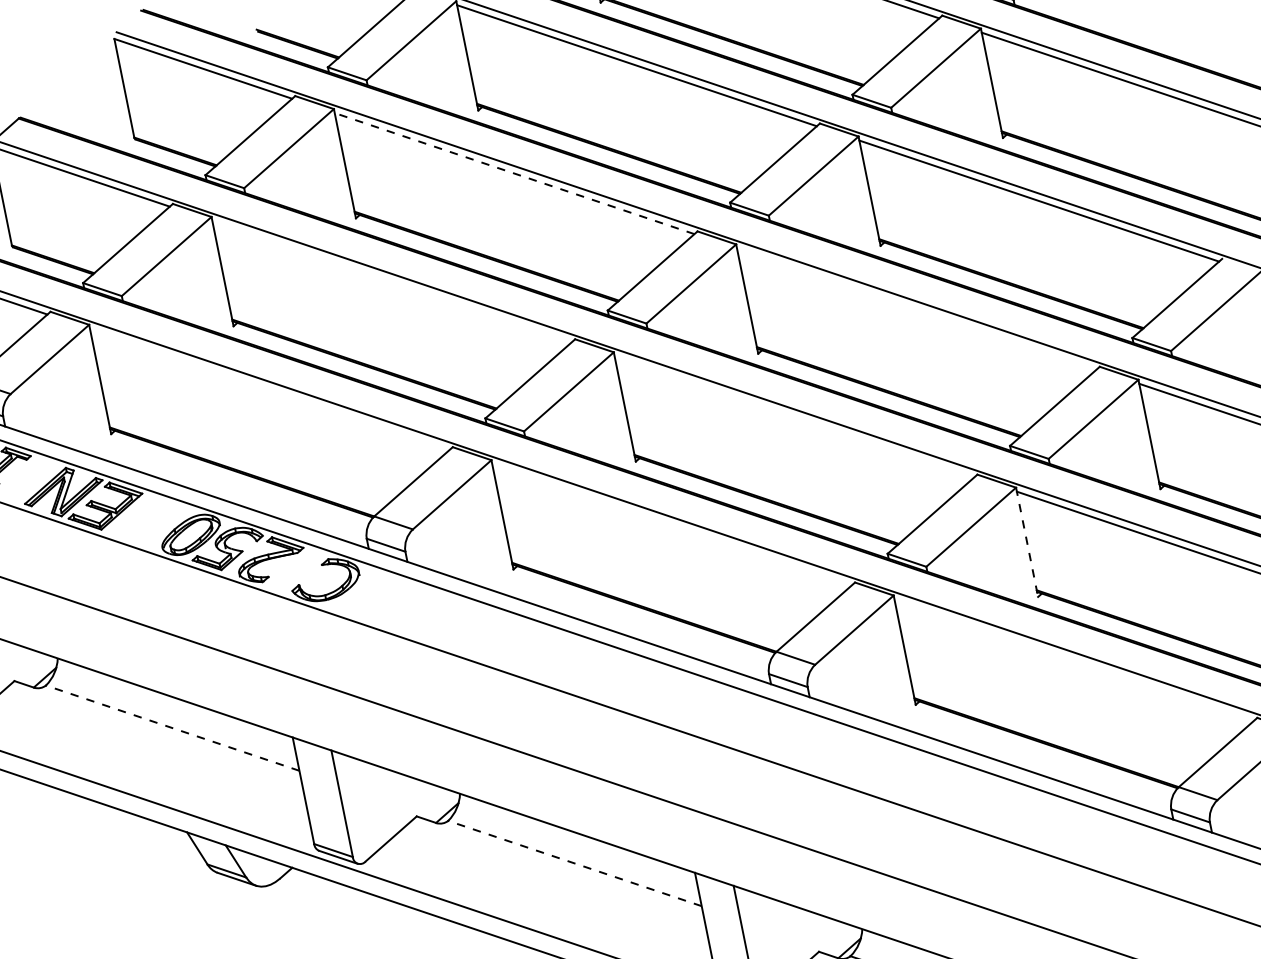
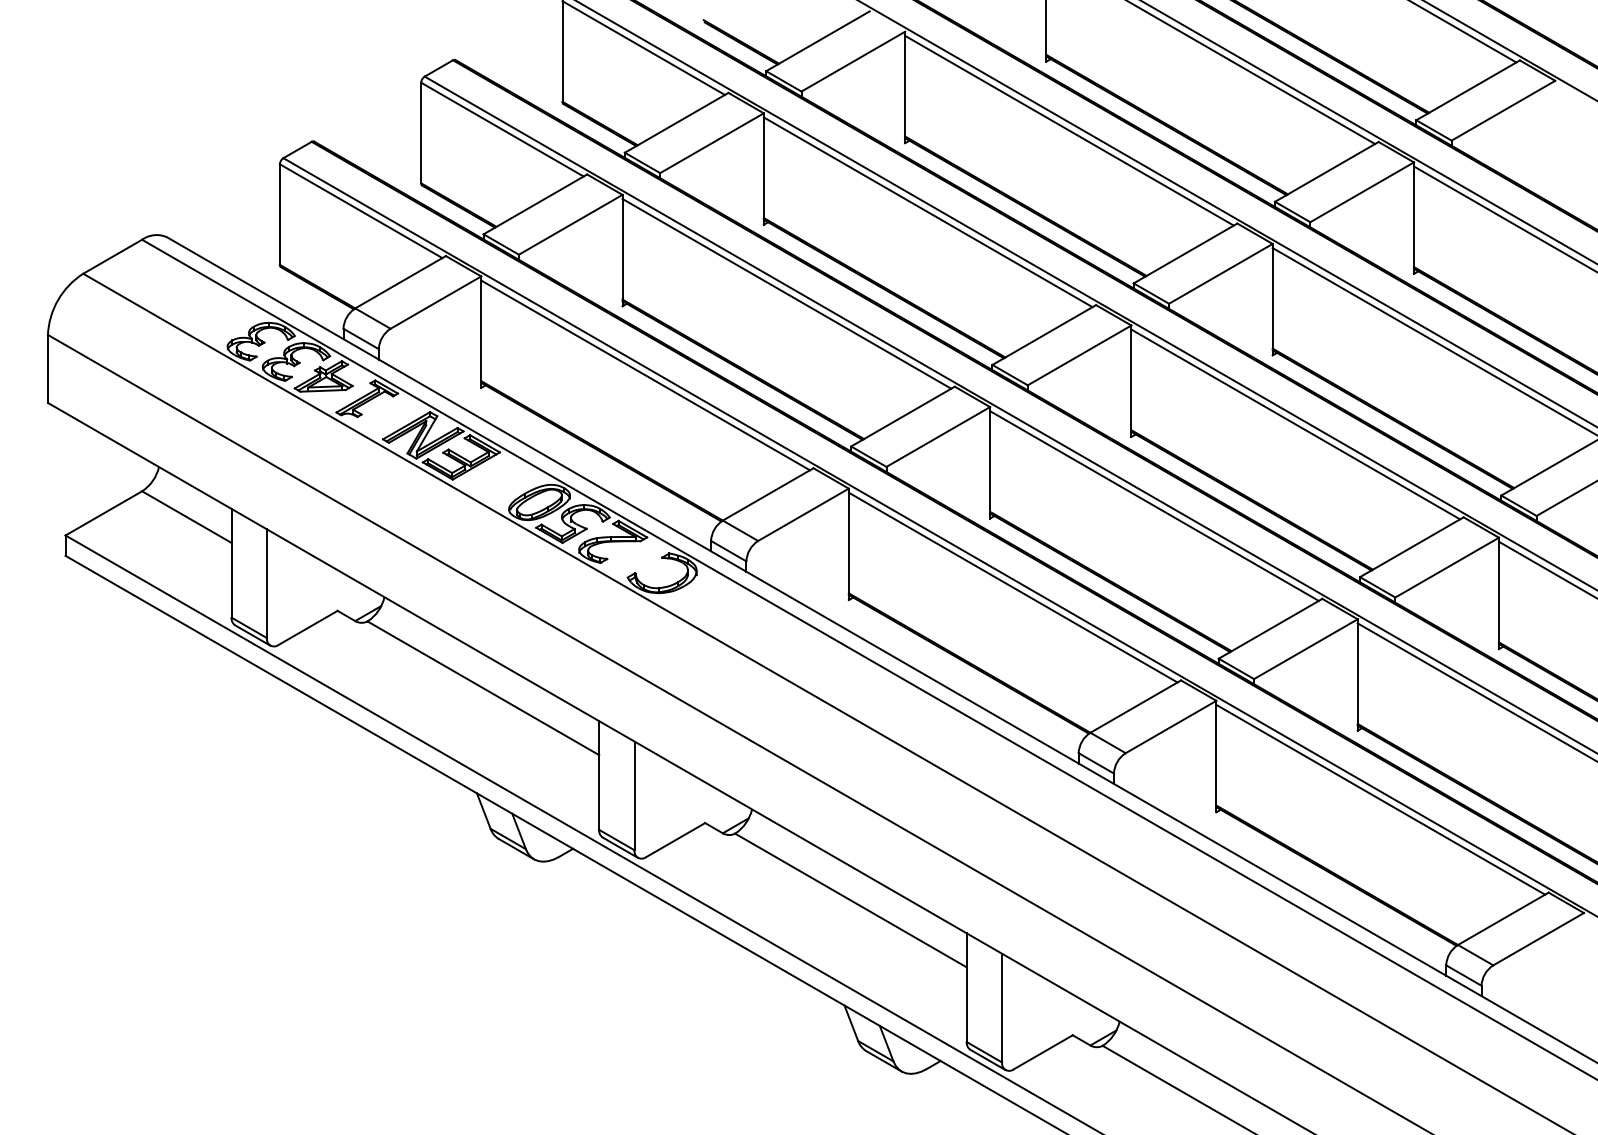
line: (514, 173) -> (928, 212), dashed -> solid
line: (391, 281) -> (786, 293), added
line: (916, 309) -> (1295, 424), added
line: (269, 389) -> (645, 375), added
line: (794, 416) -> (1154, 505), added
line: (671, 524) -> (1012, 587), added
line: (1027, 542) -> (1357, 675), dashed -> solid
line: (1074, 659) -> (1380, 799), added
line: (172, 728) -> (483, 688), dashed -> solid
line: (574, 863) -> (850, 900), dashed -> solid

